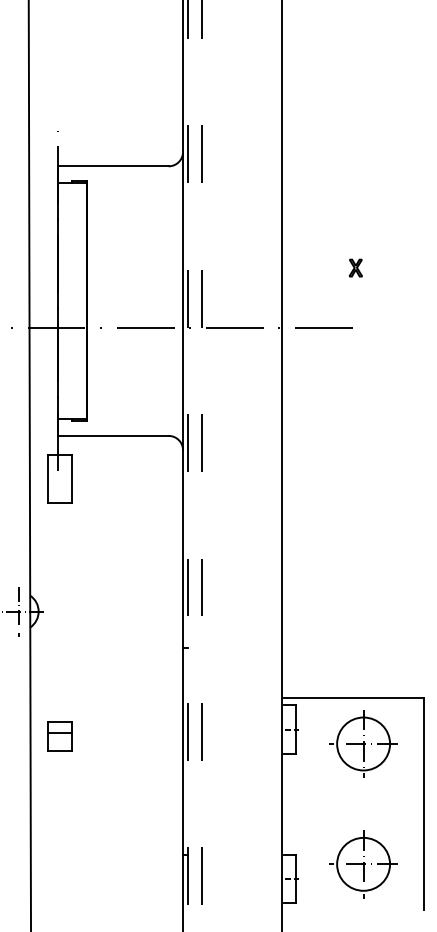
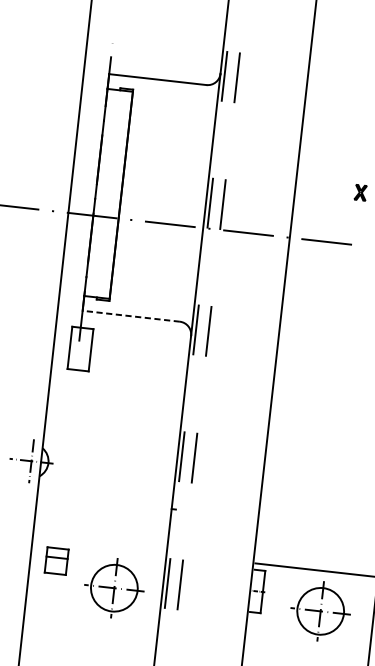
line: (112, 435) -> (130, 315), solid -> dashed
part: (59, 736) -> (56, 560), moved
part: (128, 743) -> (114, 587), added

